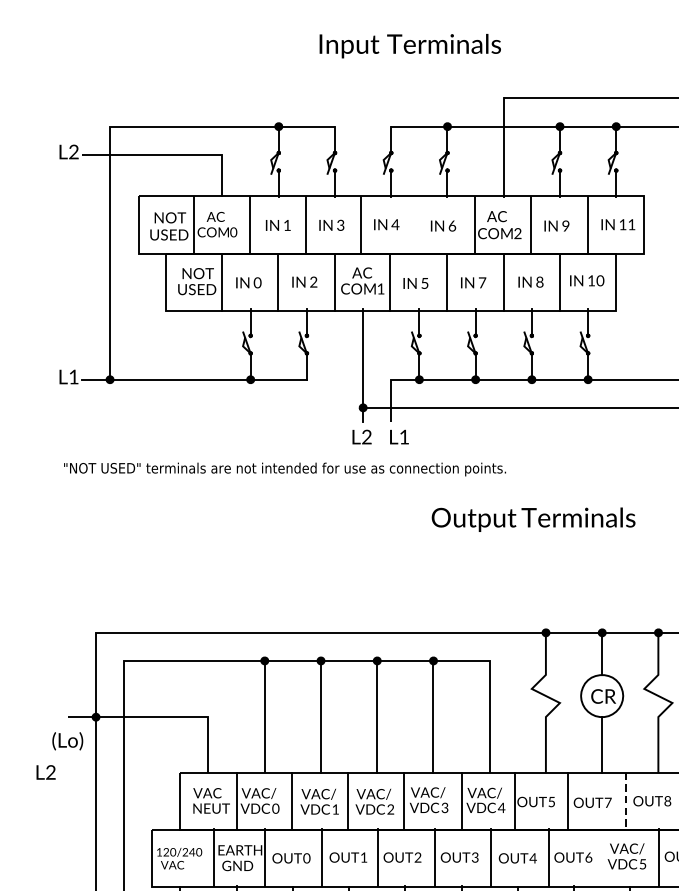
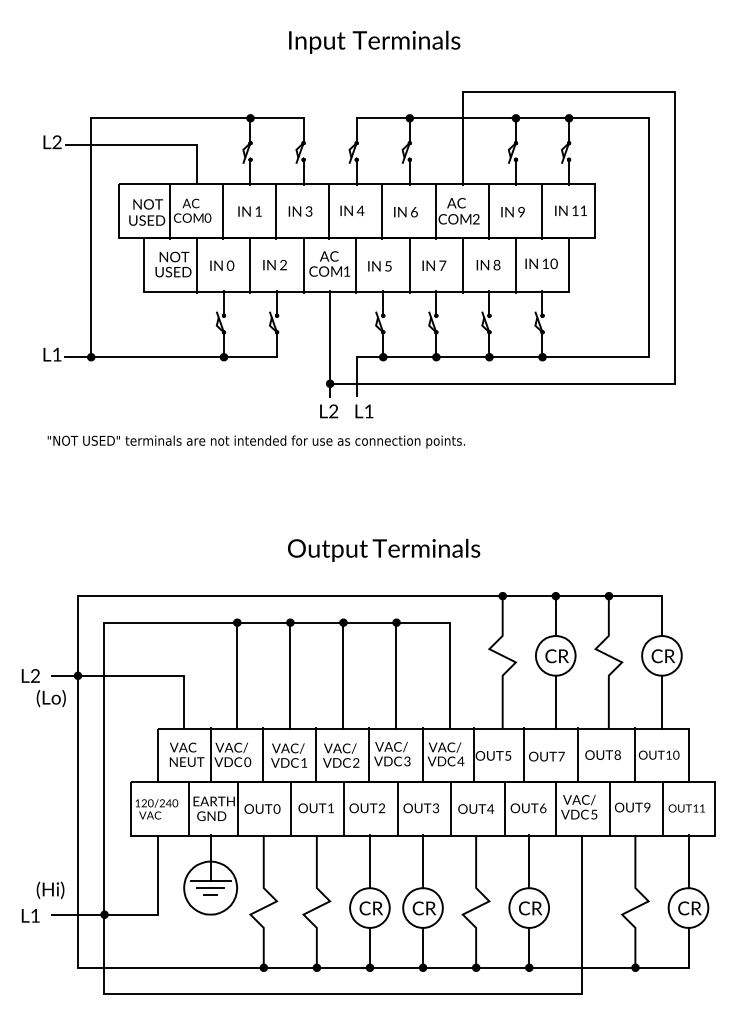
line: (418, 225) -> (382, 211), added
text: (534, 518) -> (384, 549), moved
text: (45, 771) -> (30, 675), moved
line: (625, 800) -> (577, 754), dashed -> solid
line: (602, 857) -> (556, 808), added

